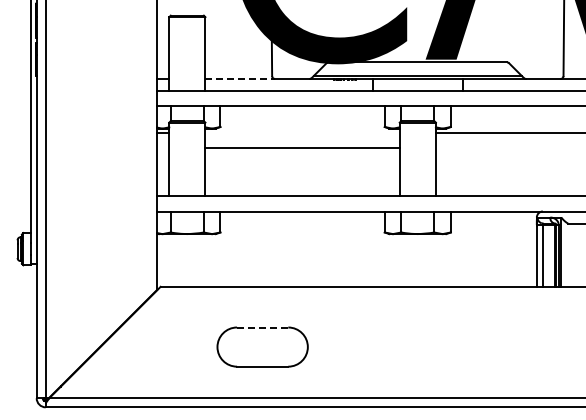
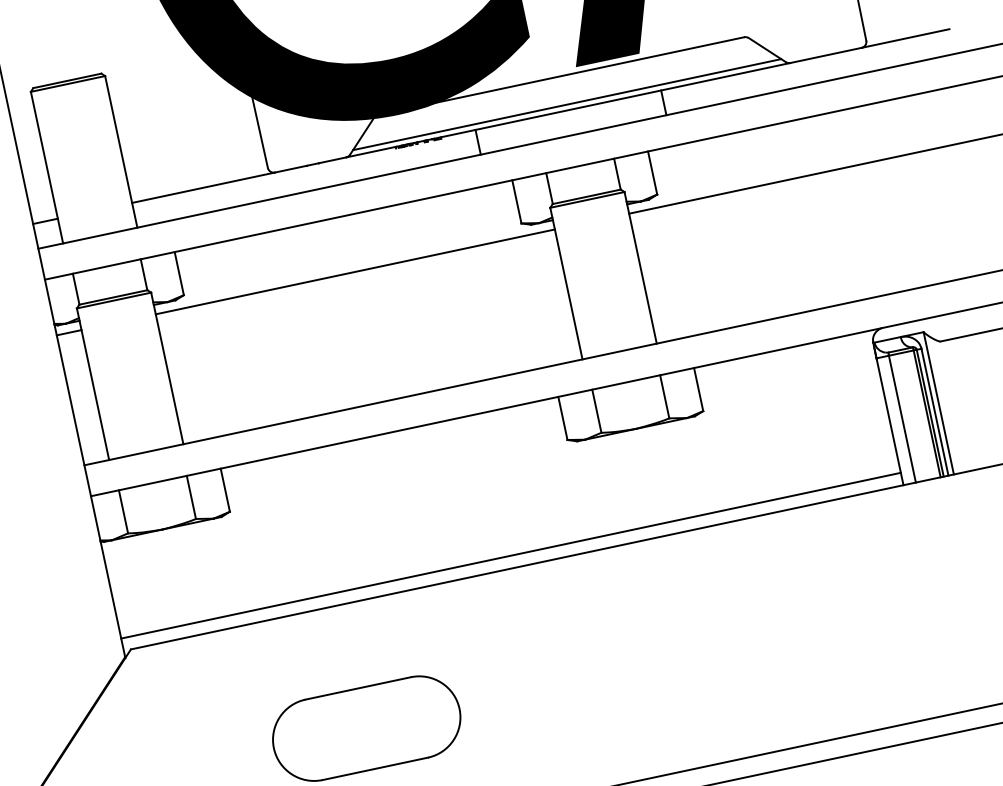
line: (240, 78) -> (203, 186), dashed -> solid
line: (302, 148) -> (355, 272), moved
line: (346, 280) -> (509, 555), added
line: (262, 327) -> (357, 688), dashed -> solid

